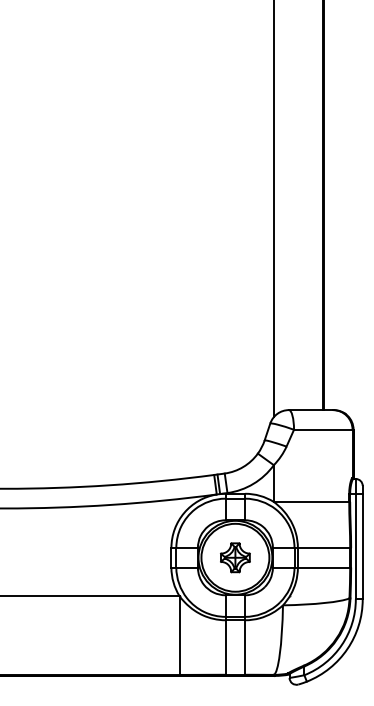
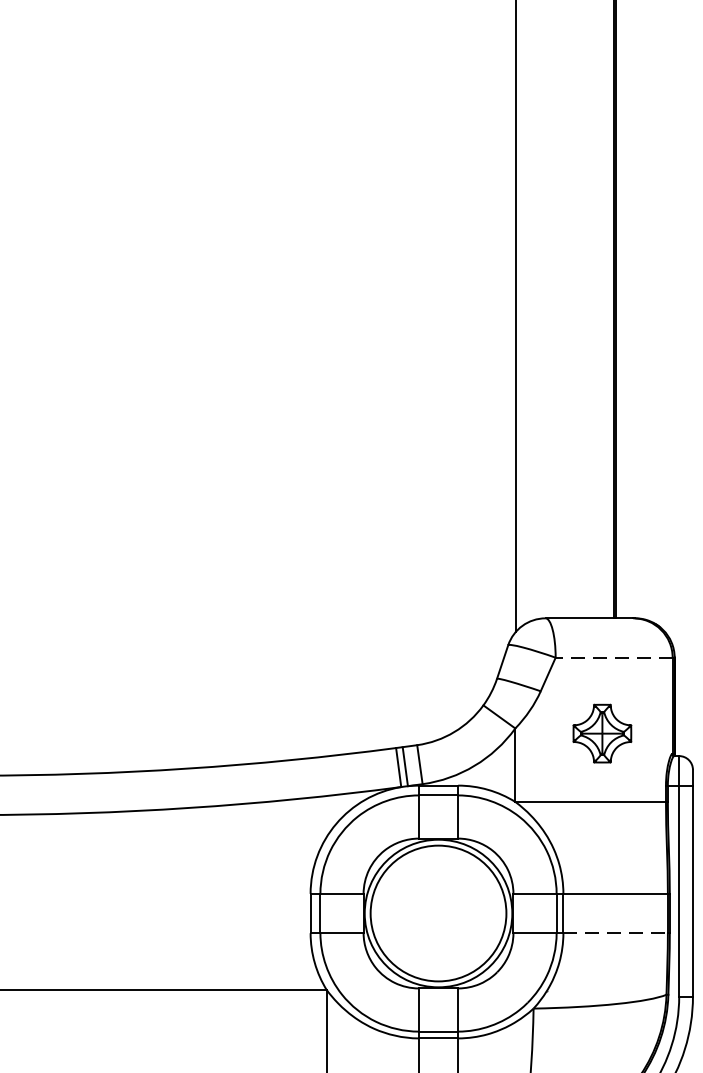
line: (322, 429) -> (612, 657), solid -> dashed
part: (235, 557) -> (602, 733), moved
line: (324, 567) -> (616, 932), solid -> dashed

